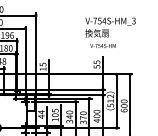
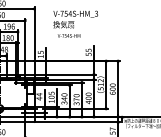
text: (110, 31) -> (75, 23), moved

